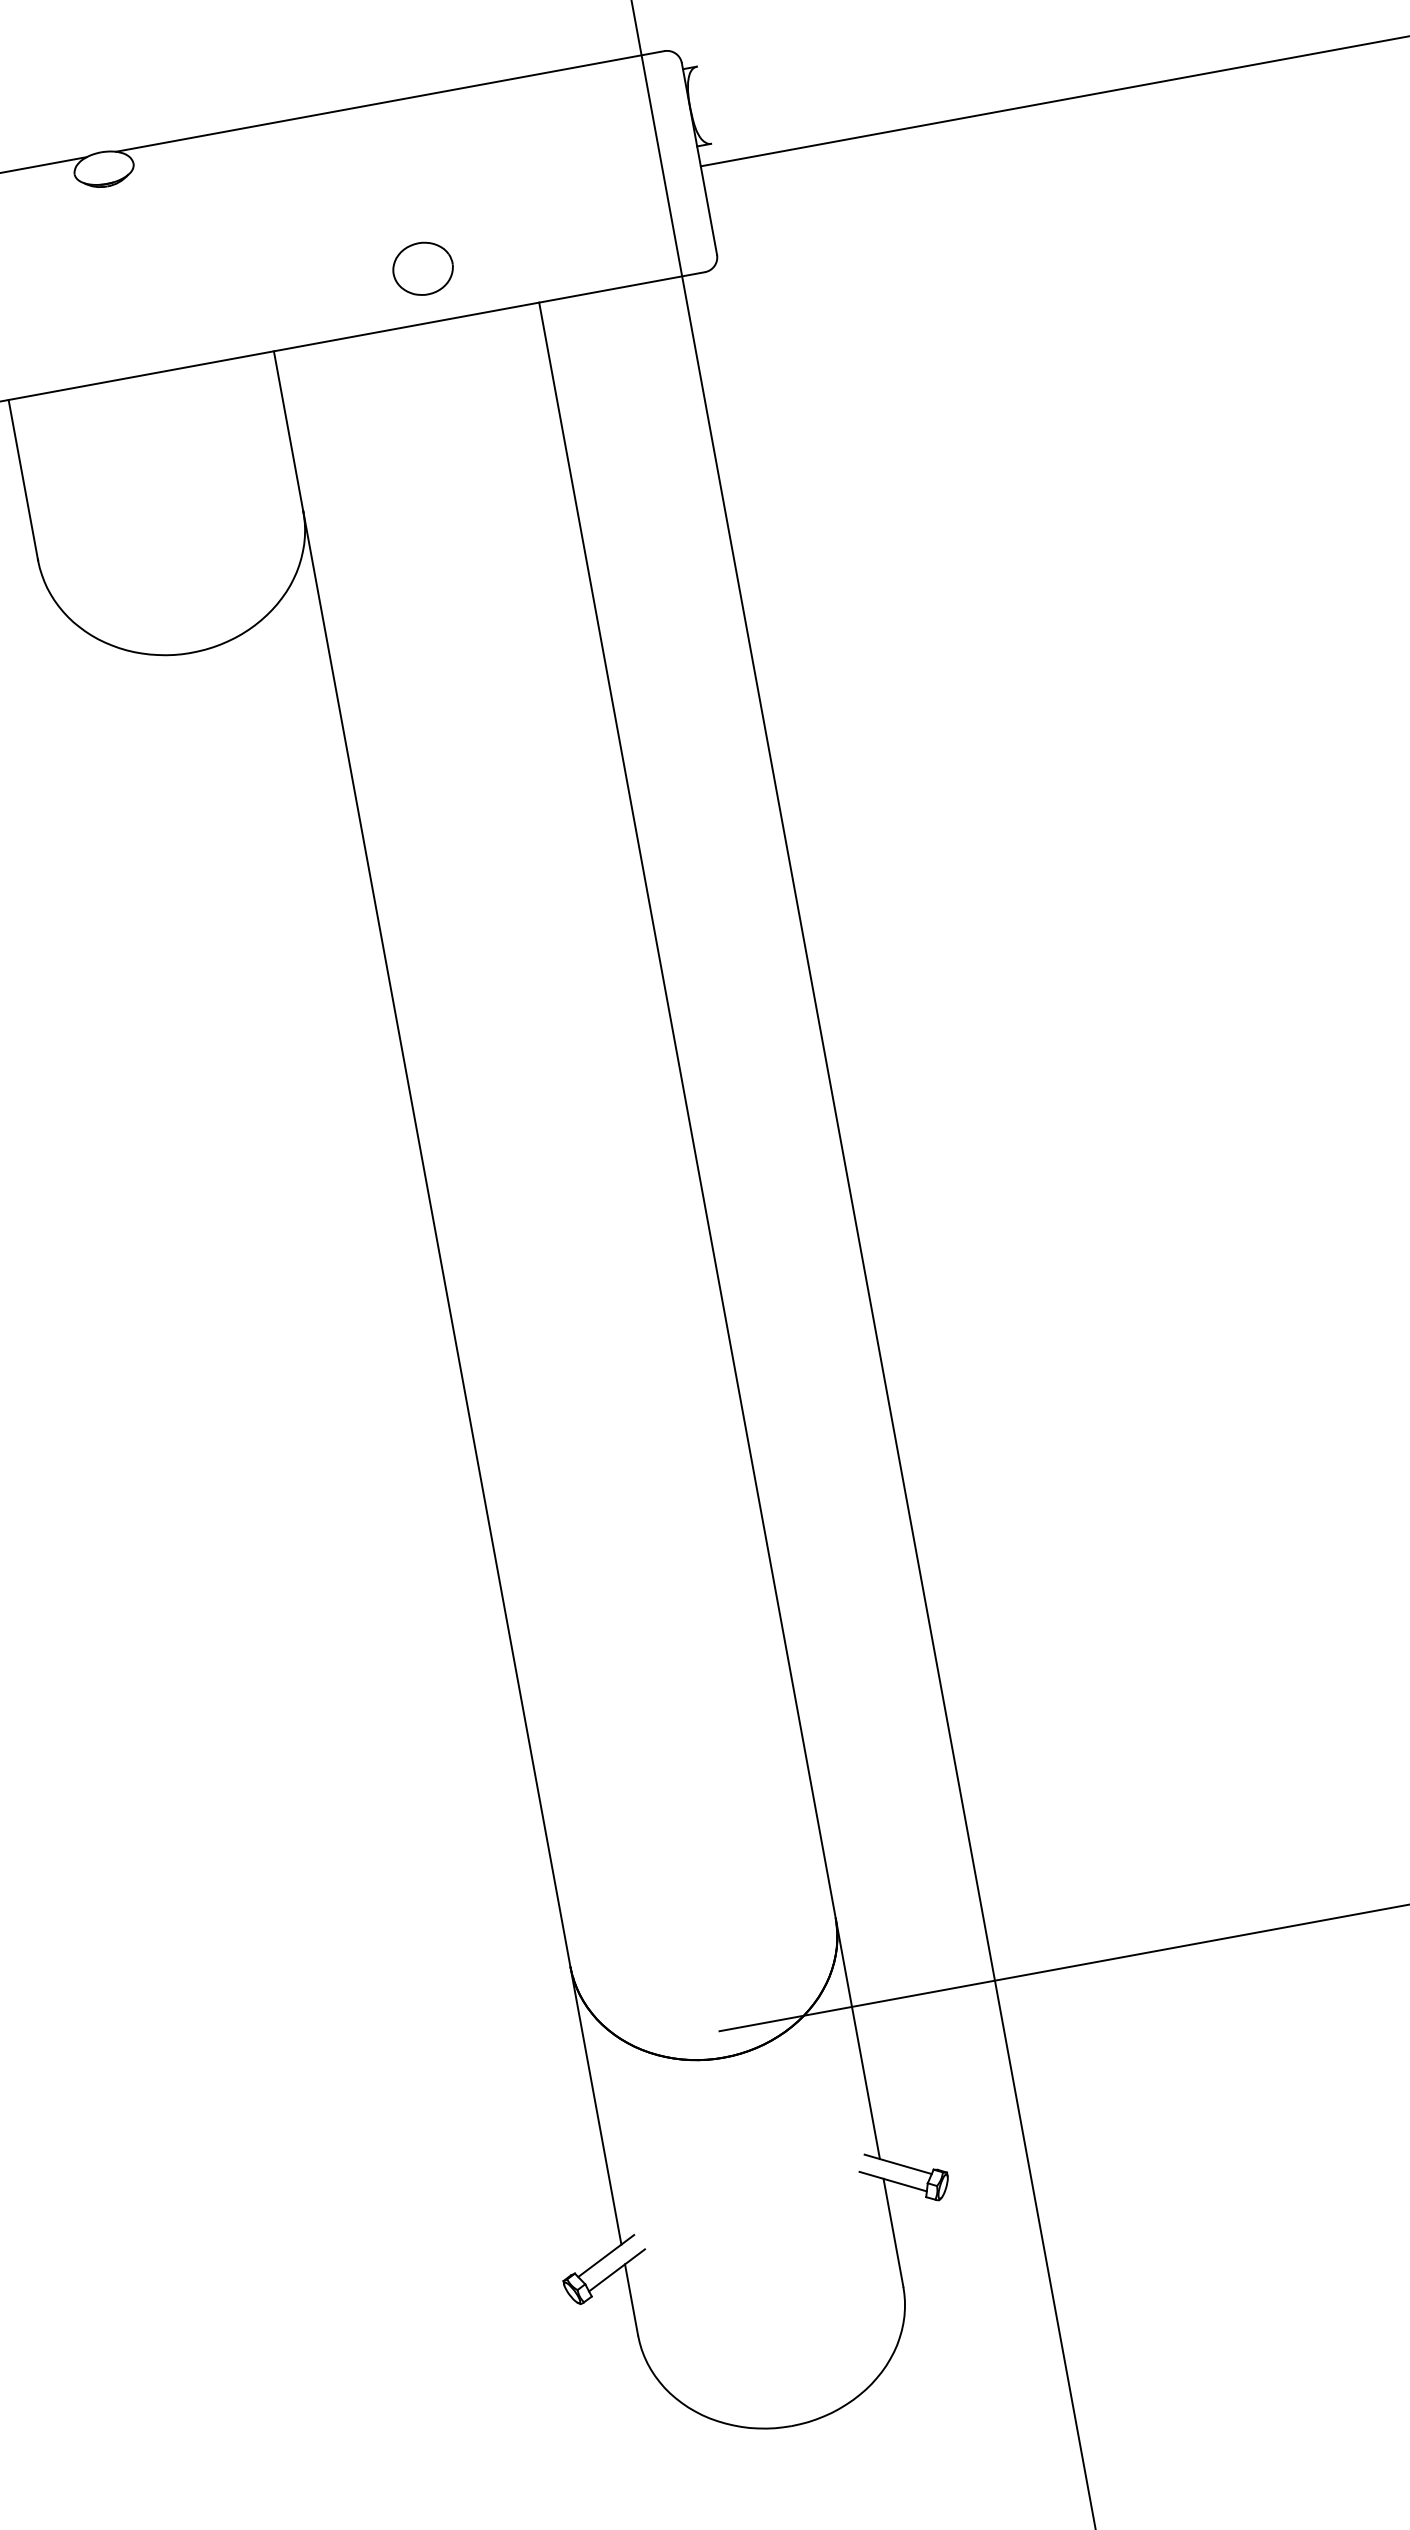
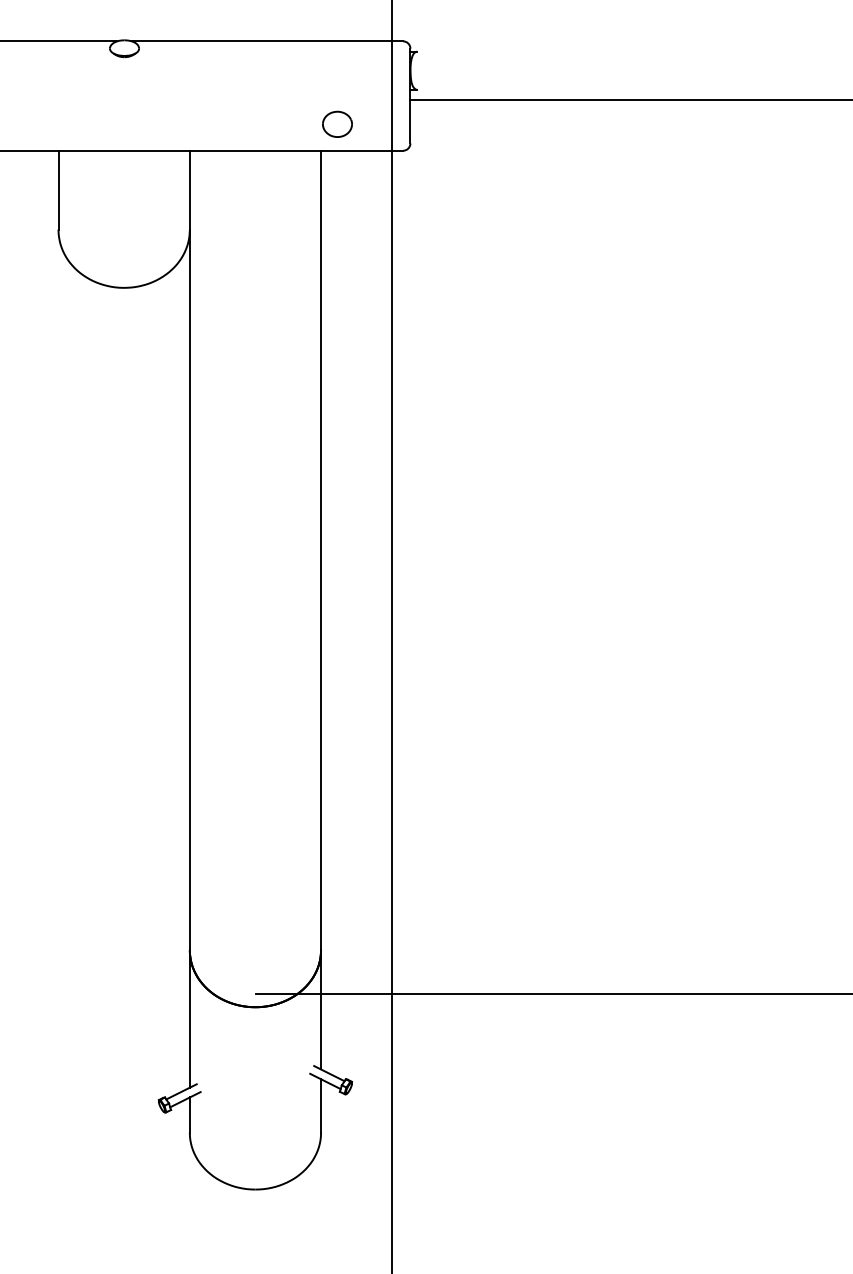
part: (422, 267) -> (337, 123), moved

